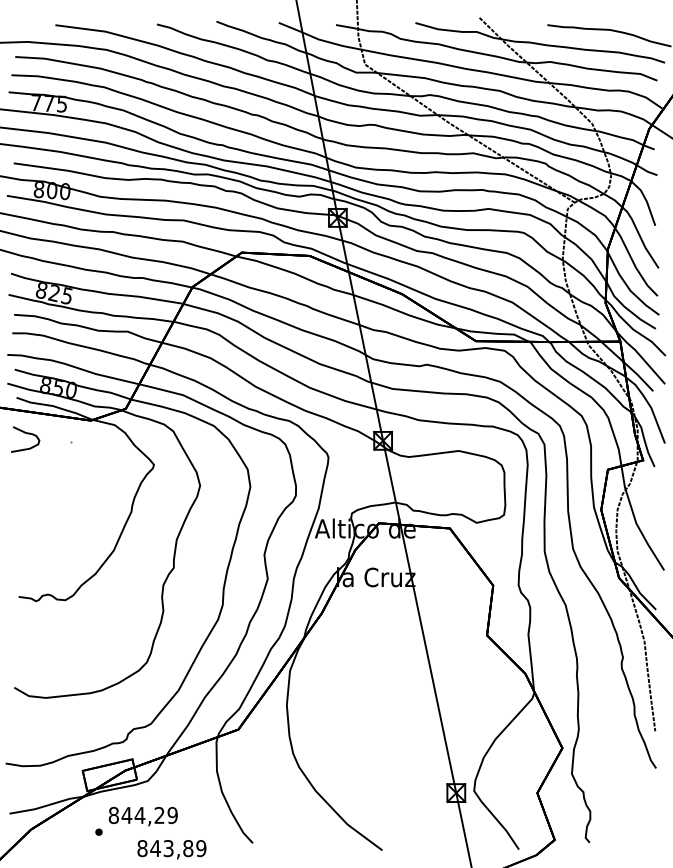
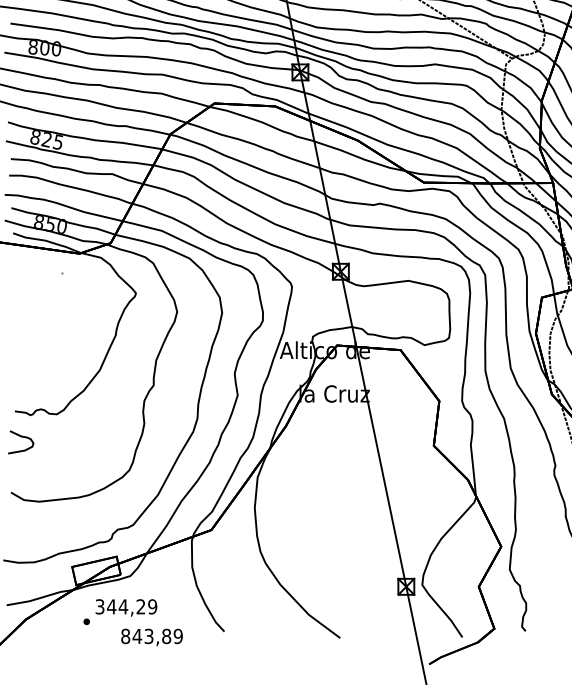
curve: (27, 434) -> (22, 437), moved
text: (113, 815) -> (99, 606), 844,29 -> 344,29

